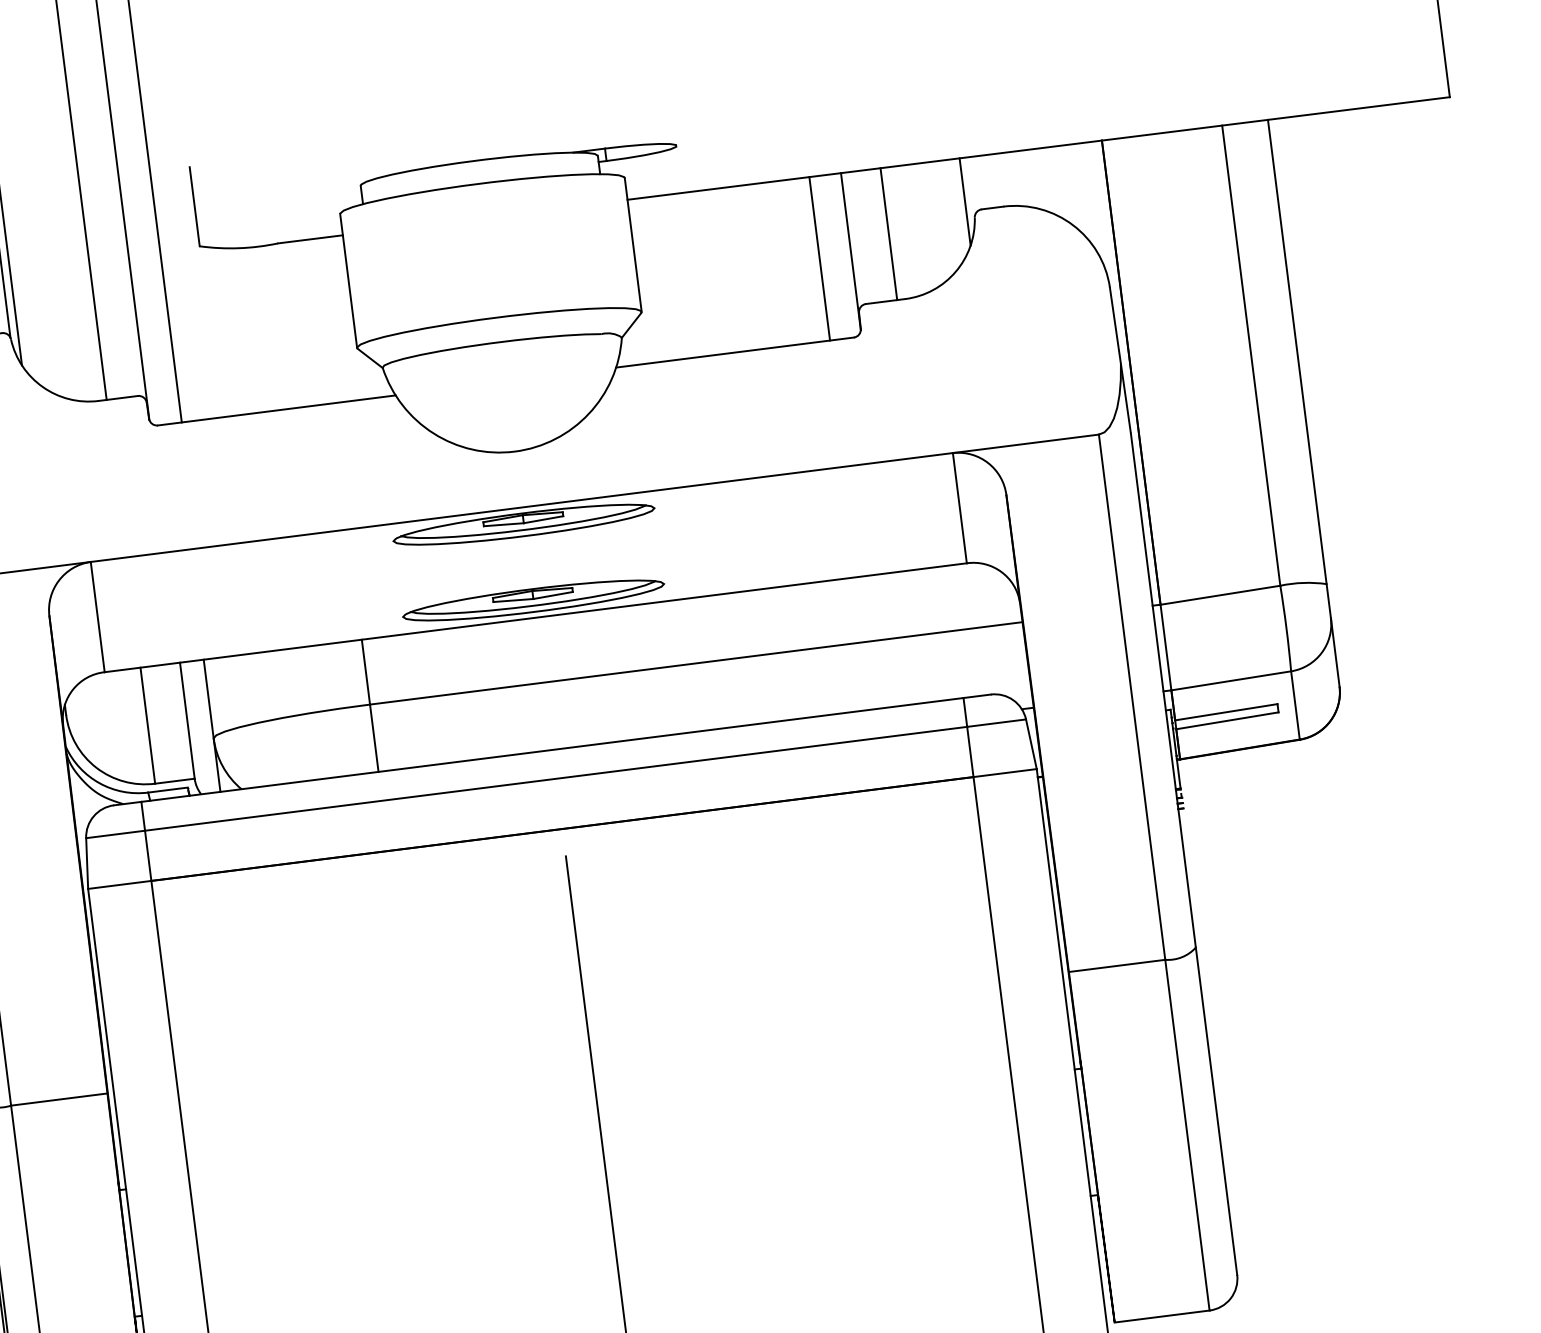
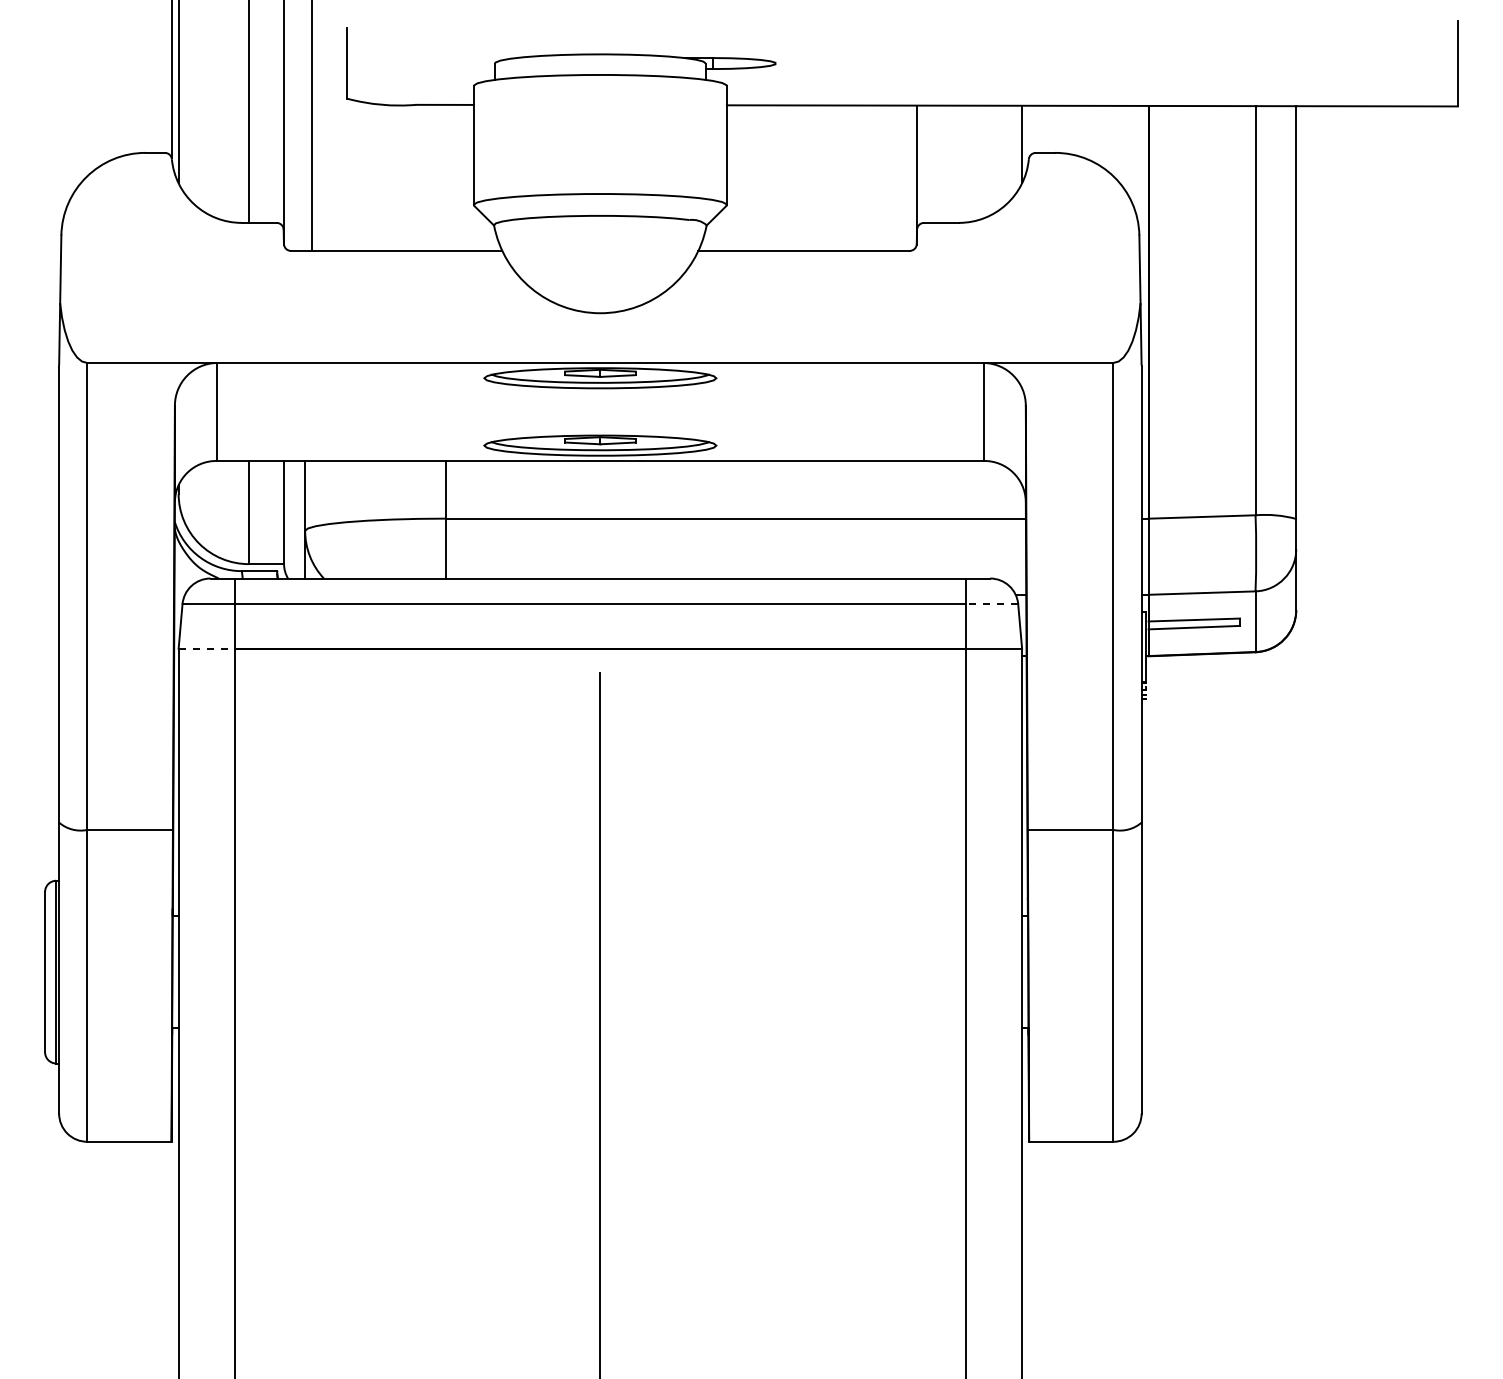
line: (888, 233) -> (951, 163), removed
line: (819, 258) -> (888, 177), removed
line: (996, 723) -> (991, 604), solid -> dashed
line: (120, 884) -> (207, 648), solid -> dashed

